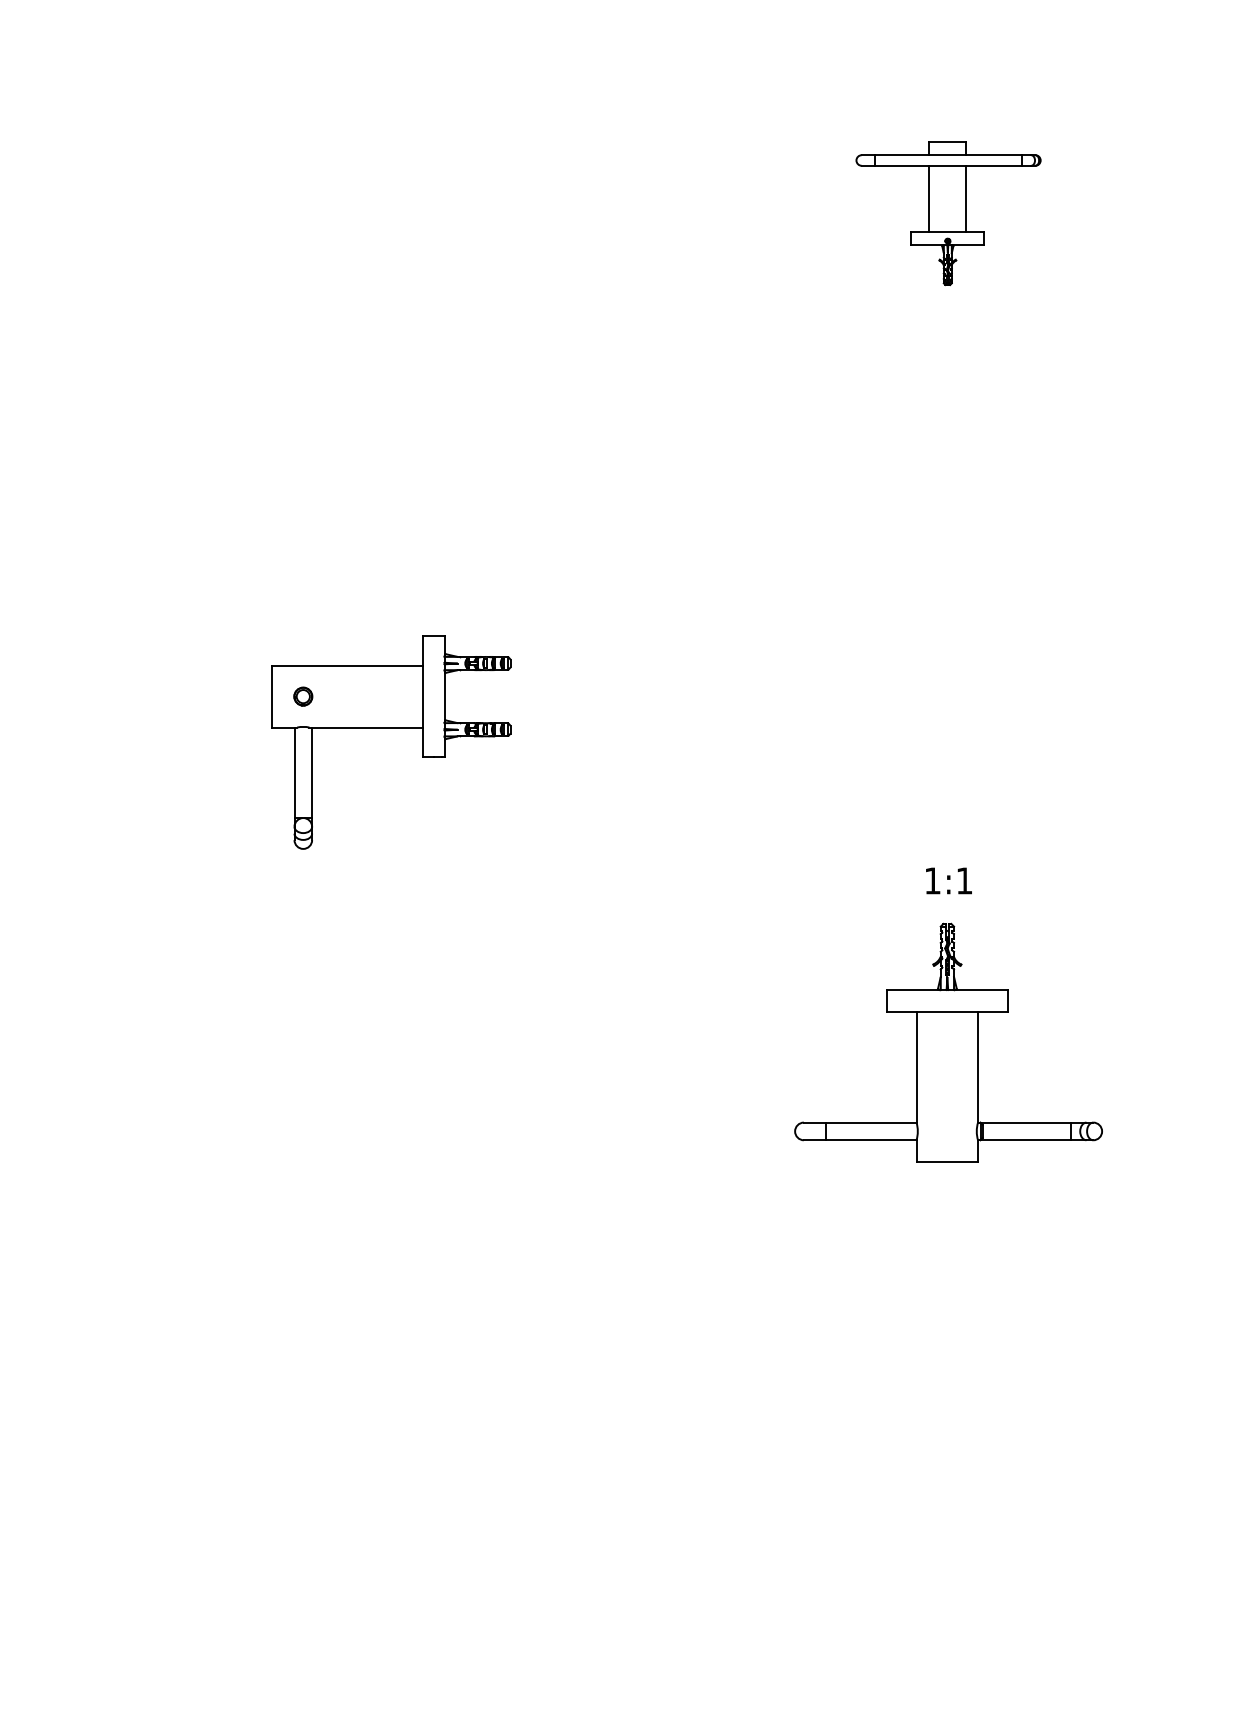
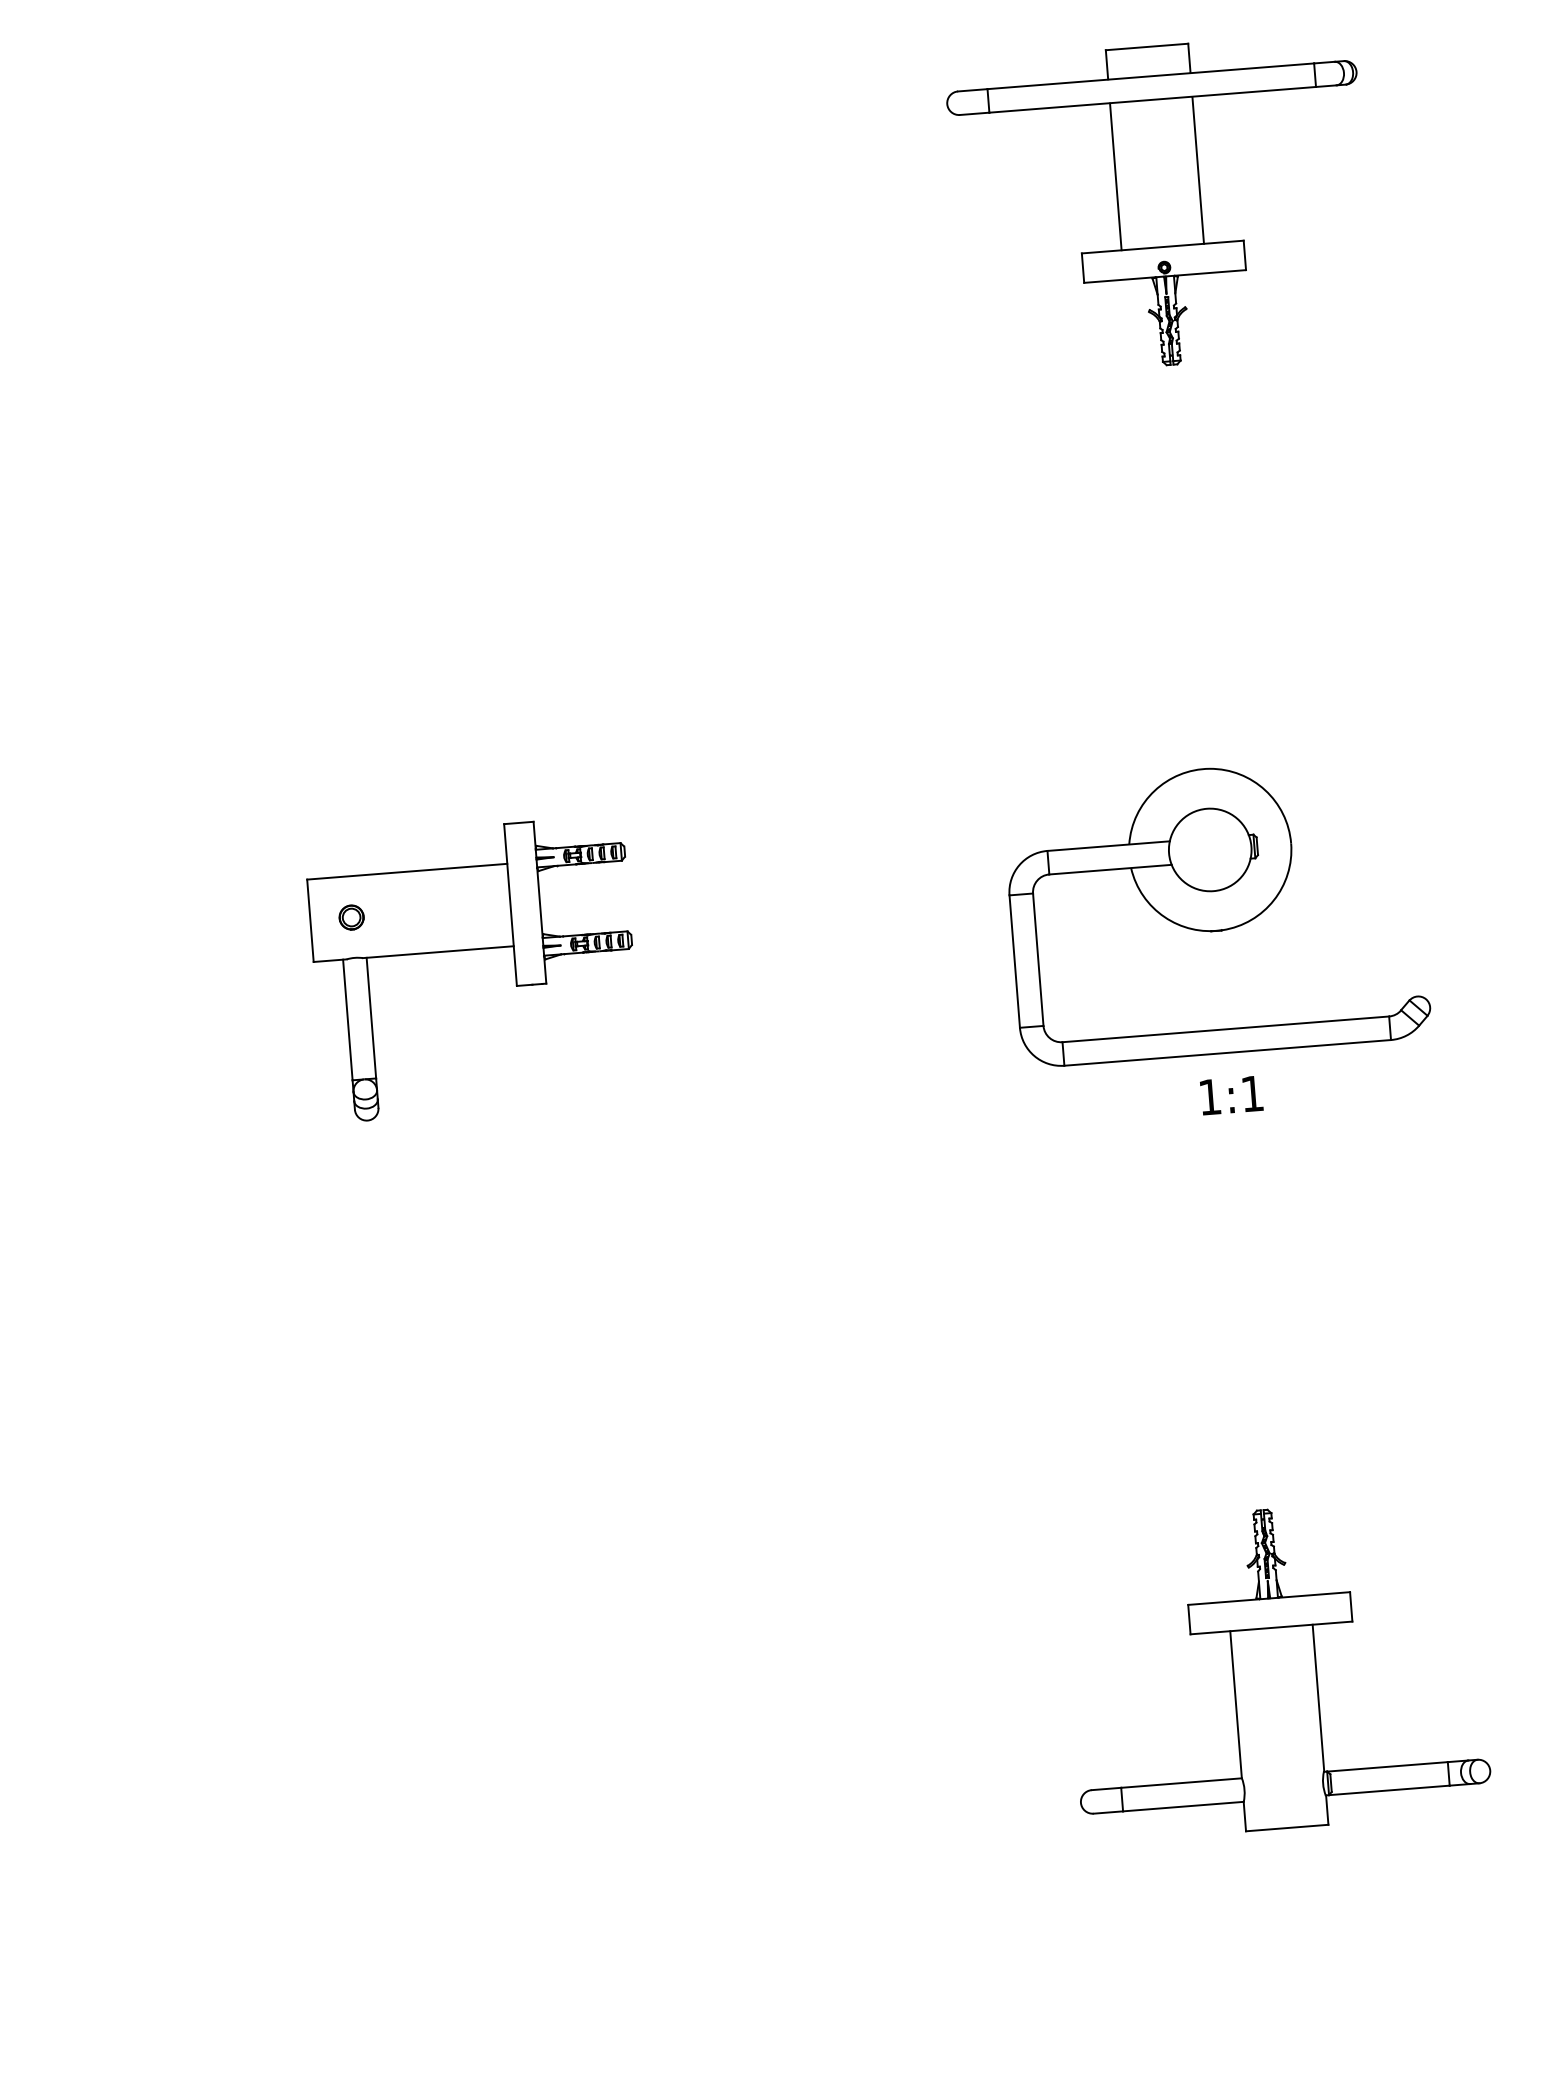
part: (948, 213) -> (1161, 205), size x1.67
part: (948, 742) -> (1216, 910), added
part: (948, 1042) -> (1276, 1668), moved

